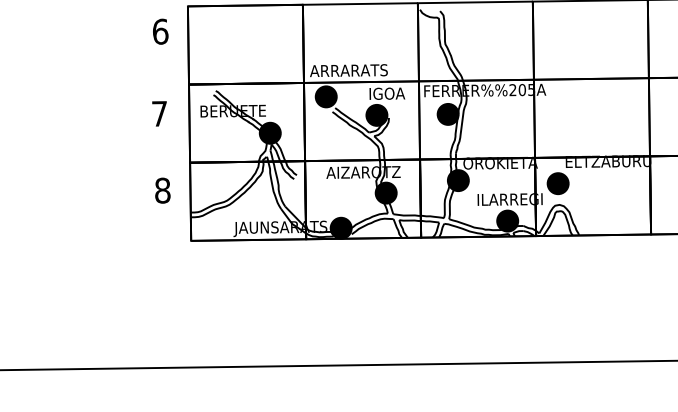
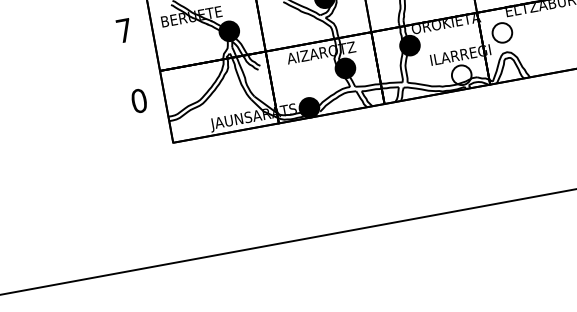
fill: (557, 183) -> (501, 32), removed
text: (162, 190) -> (138, 100), 8 -> 0
fill: (507, 220) -> (461, 74), removed

